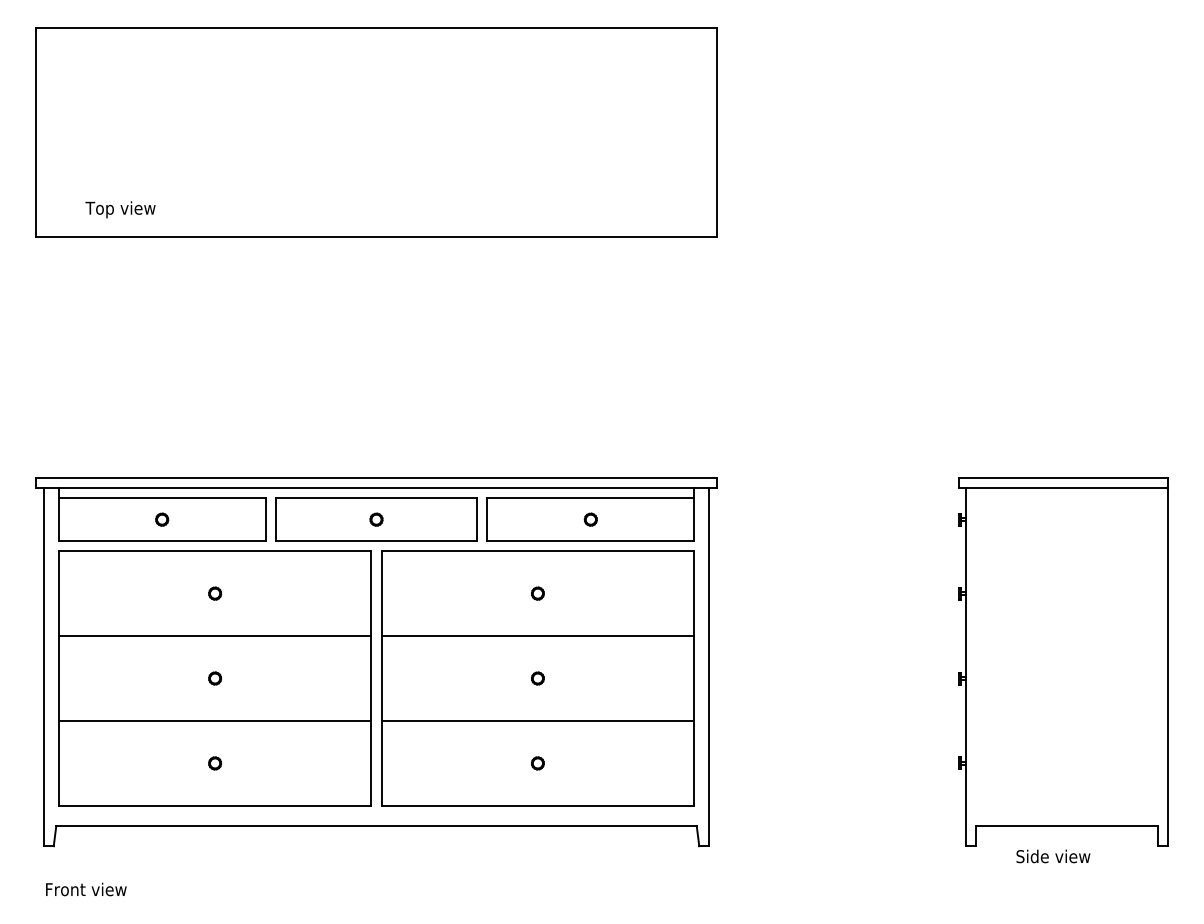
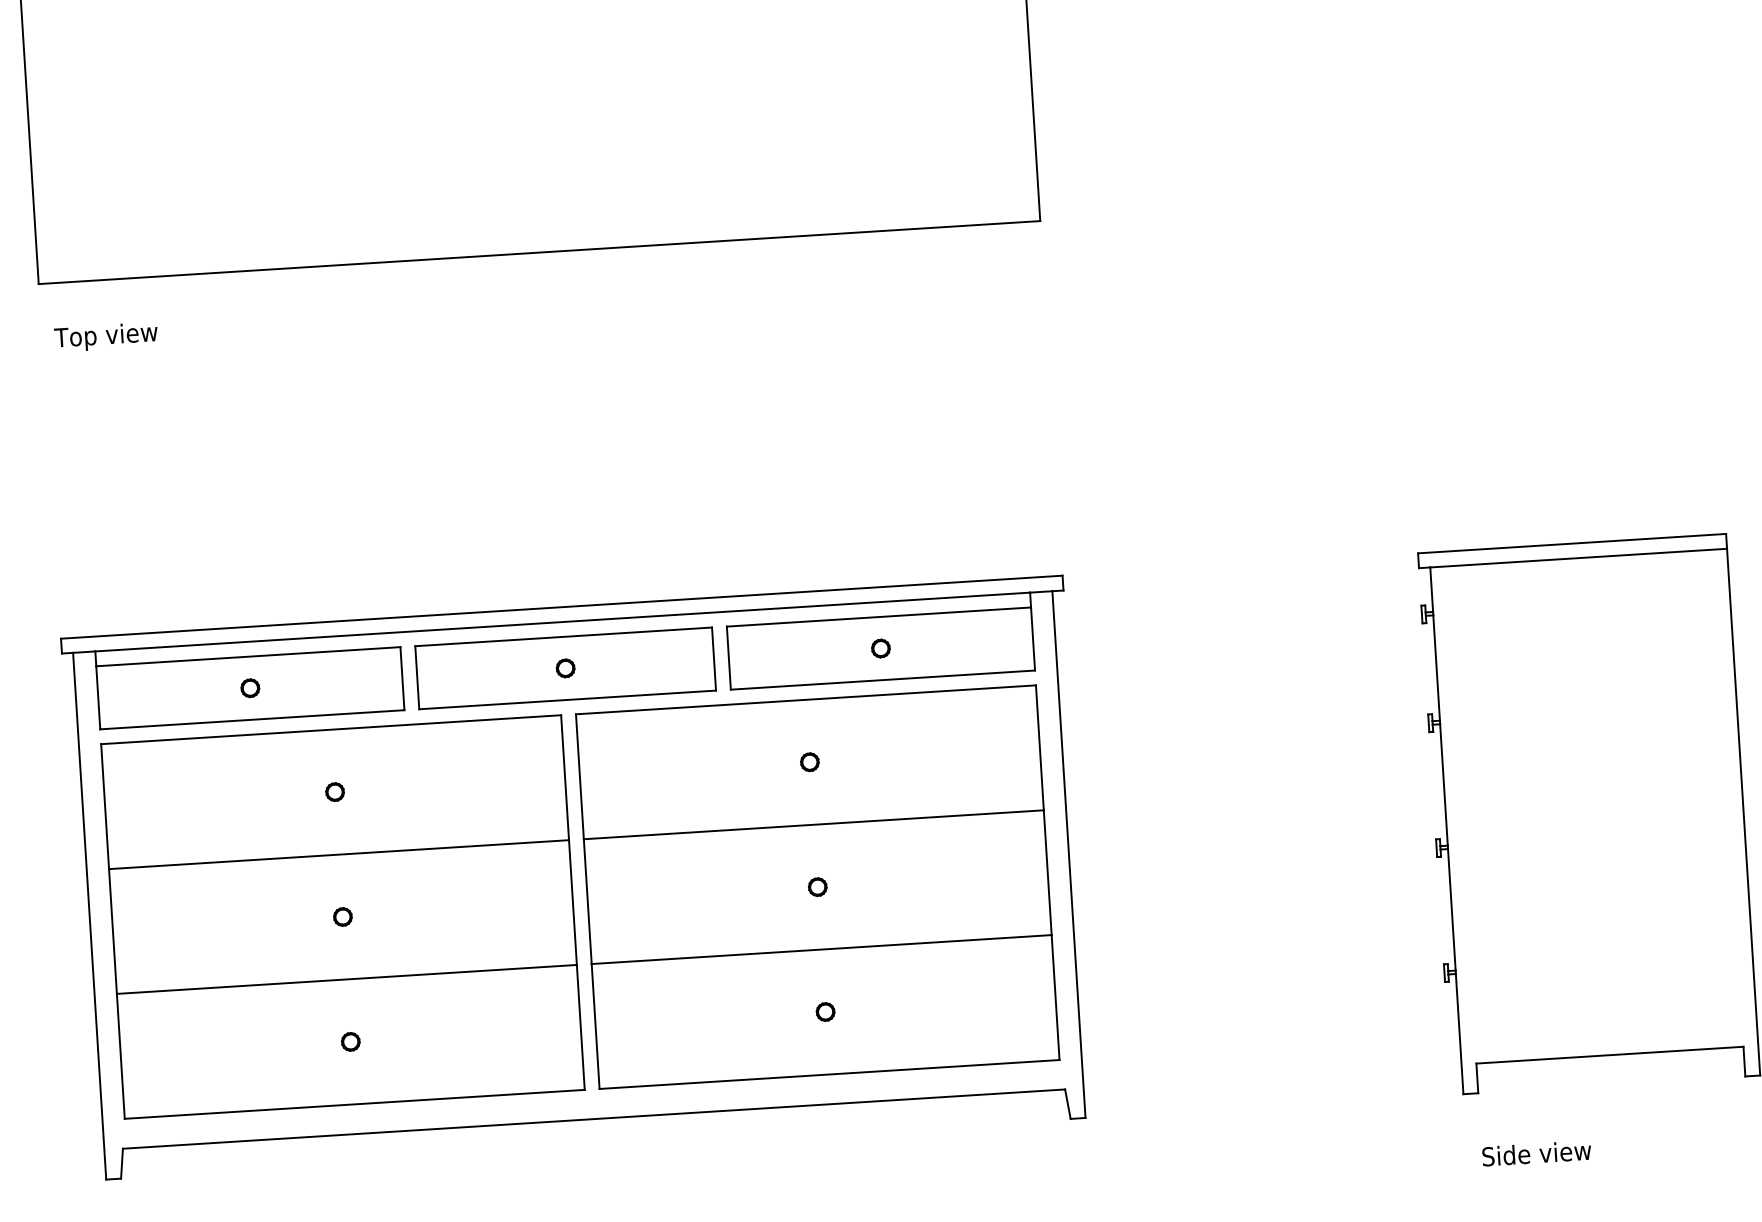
text: (120, 209) -> (106, 336), moved
text: (1053, 856) -> (1536, 1153), moved

